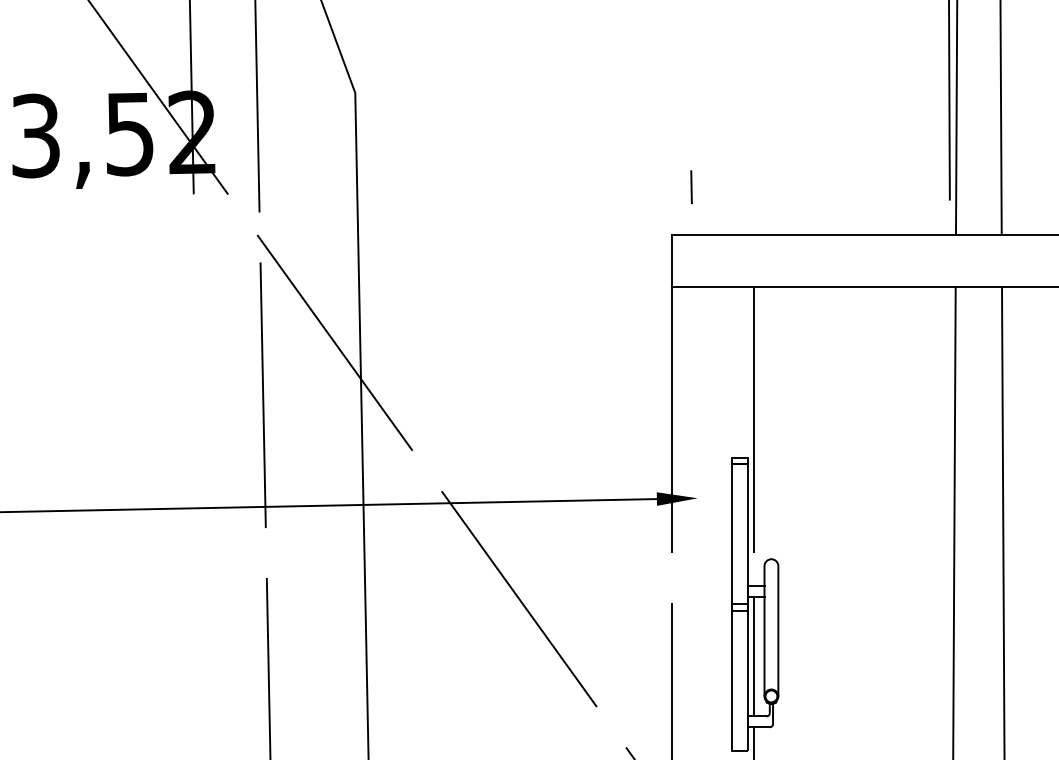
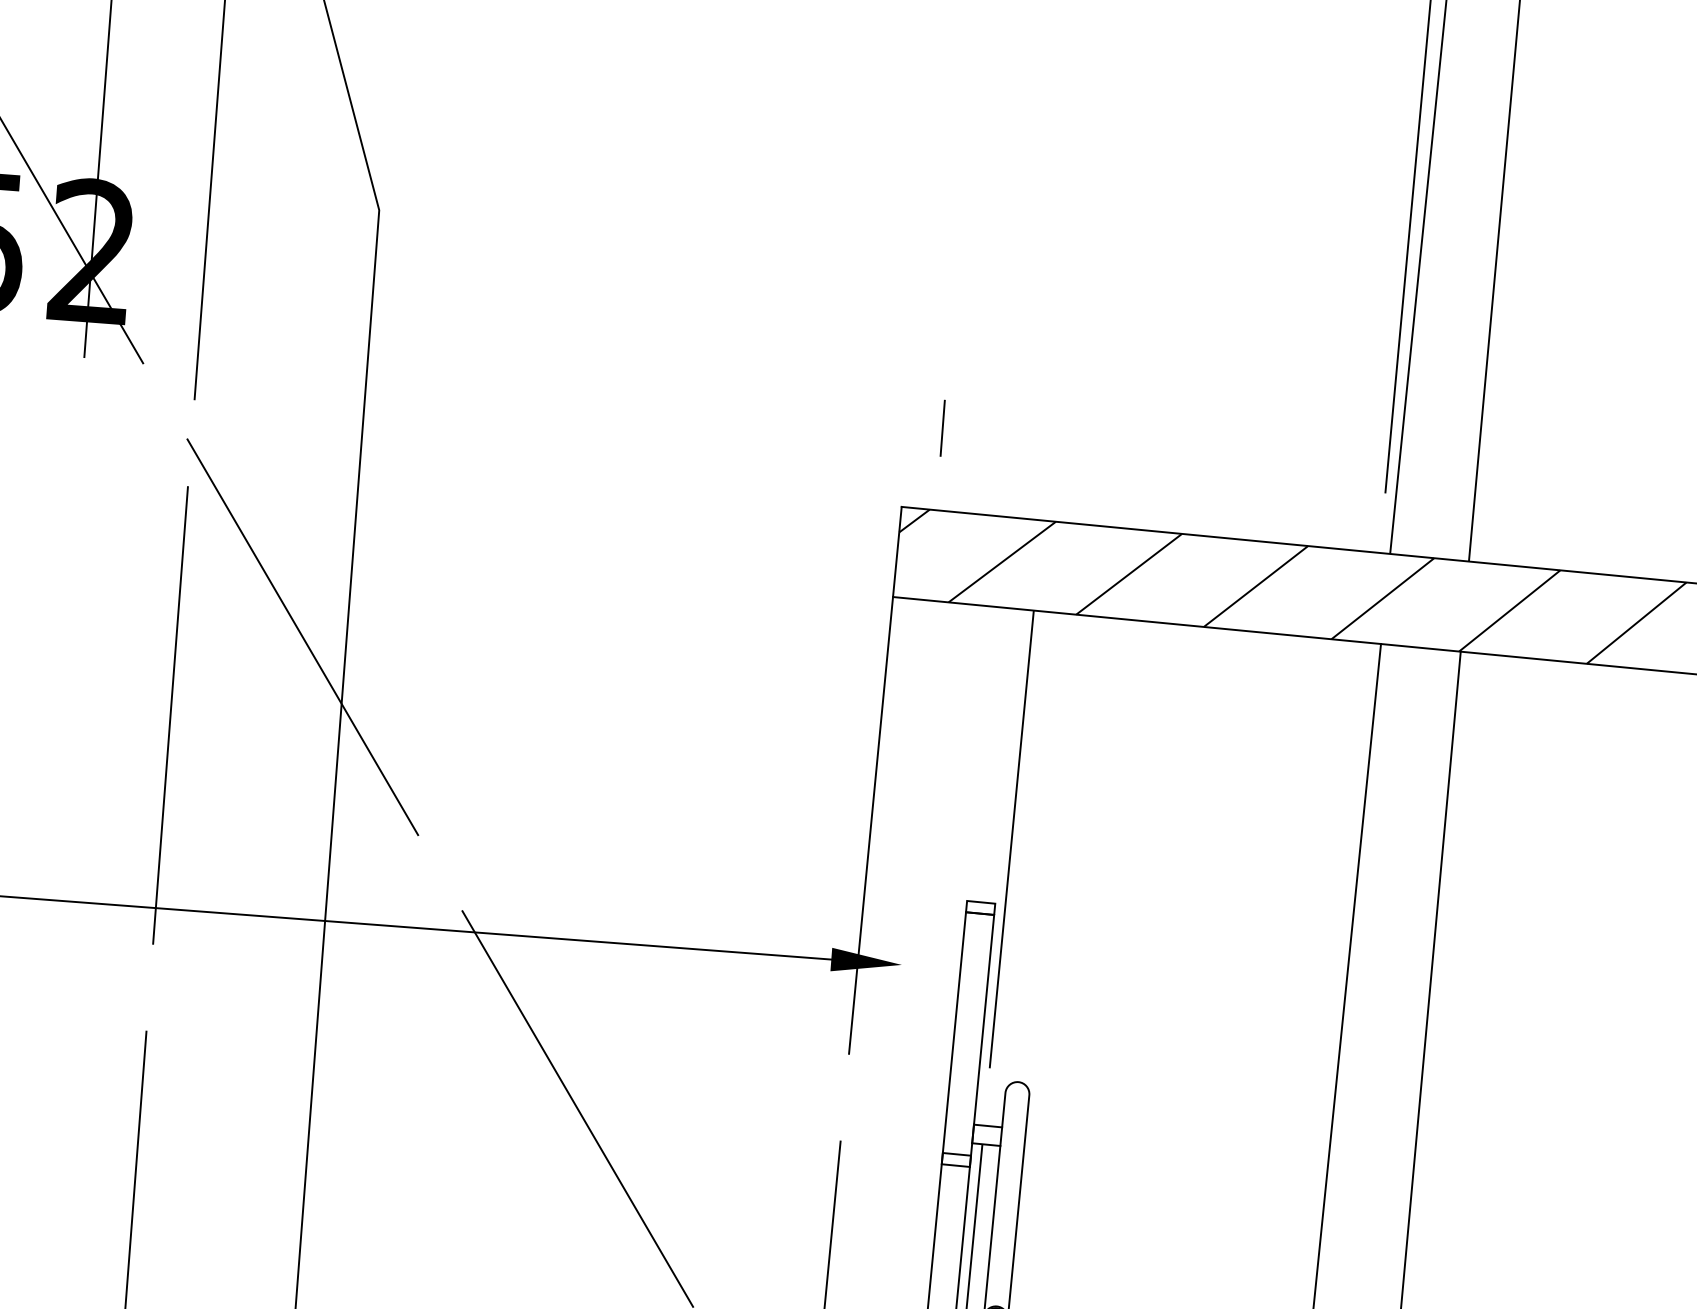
hatch: (863, 260) -> (1226, 582), added

